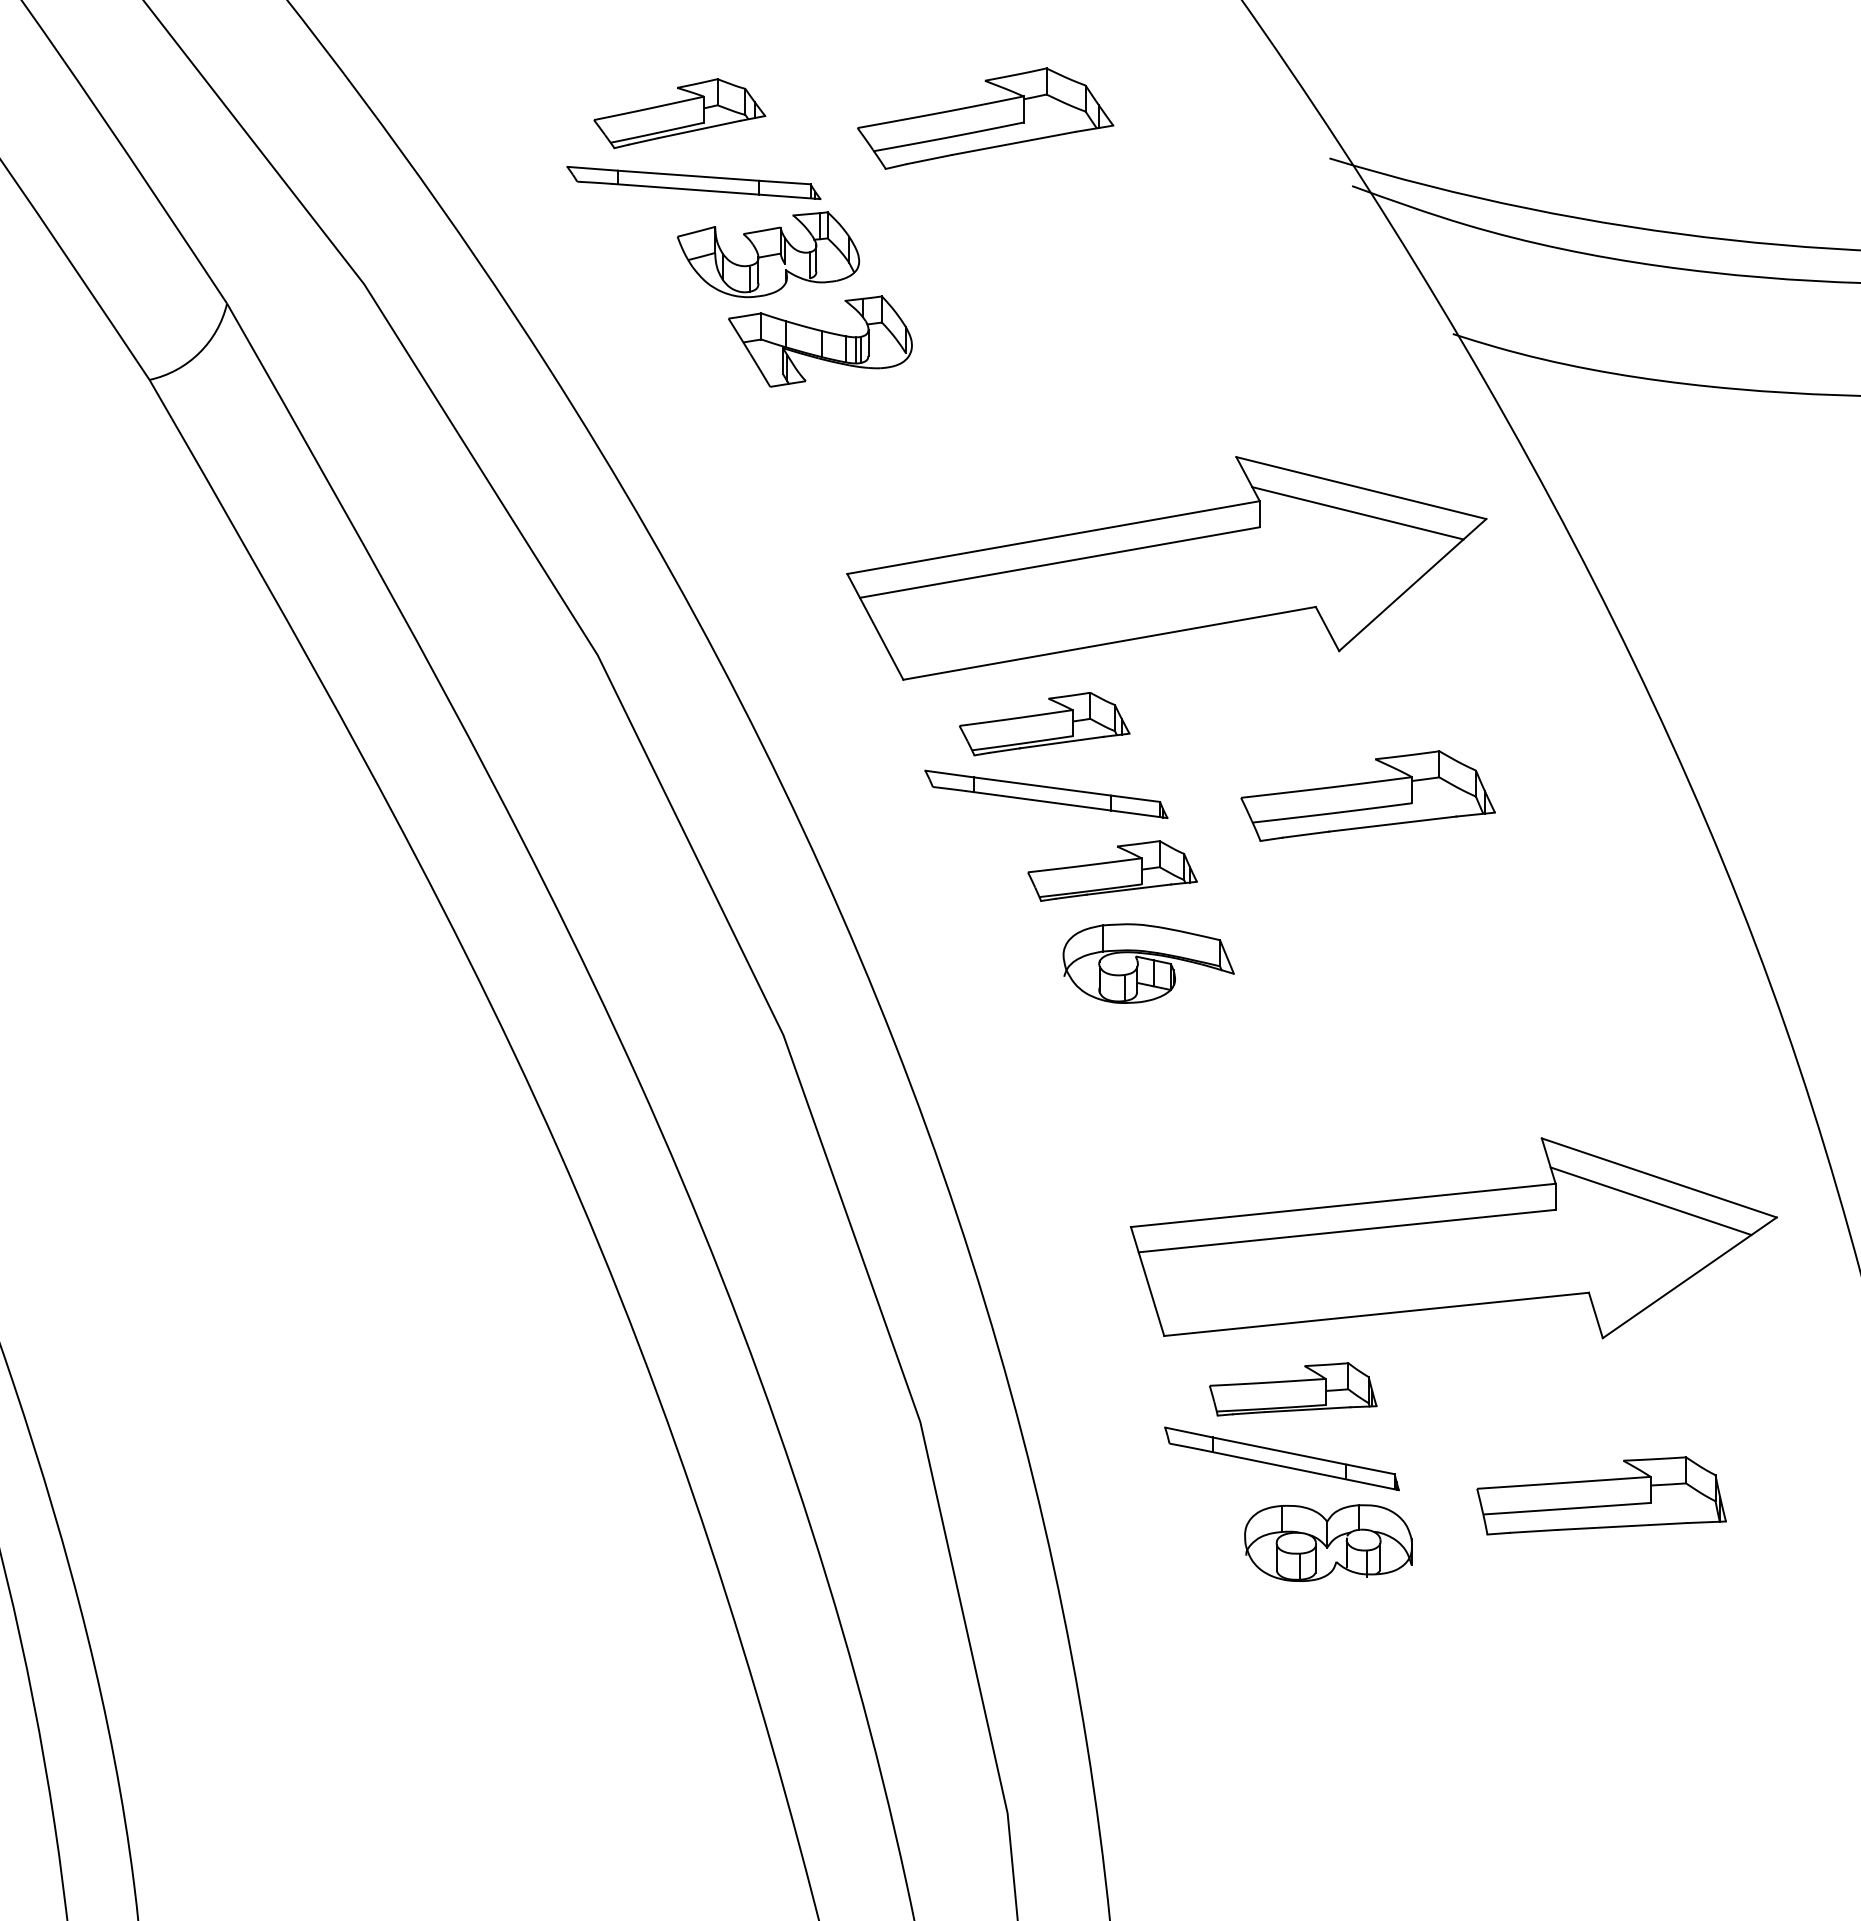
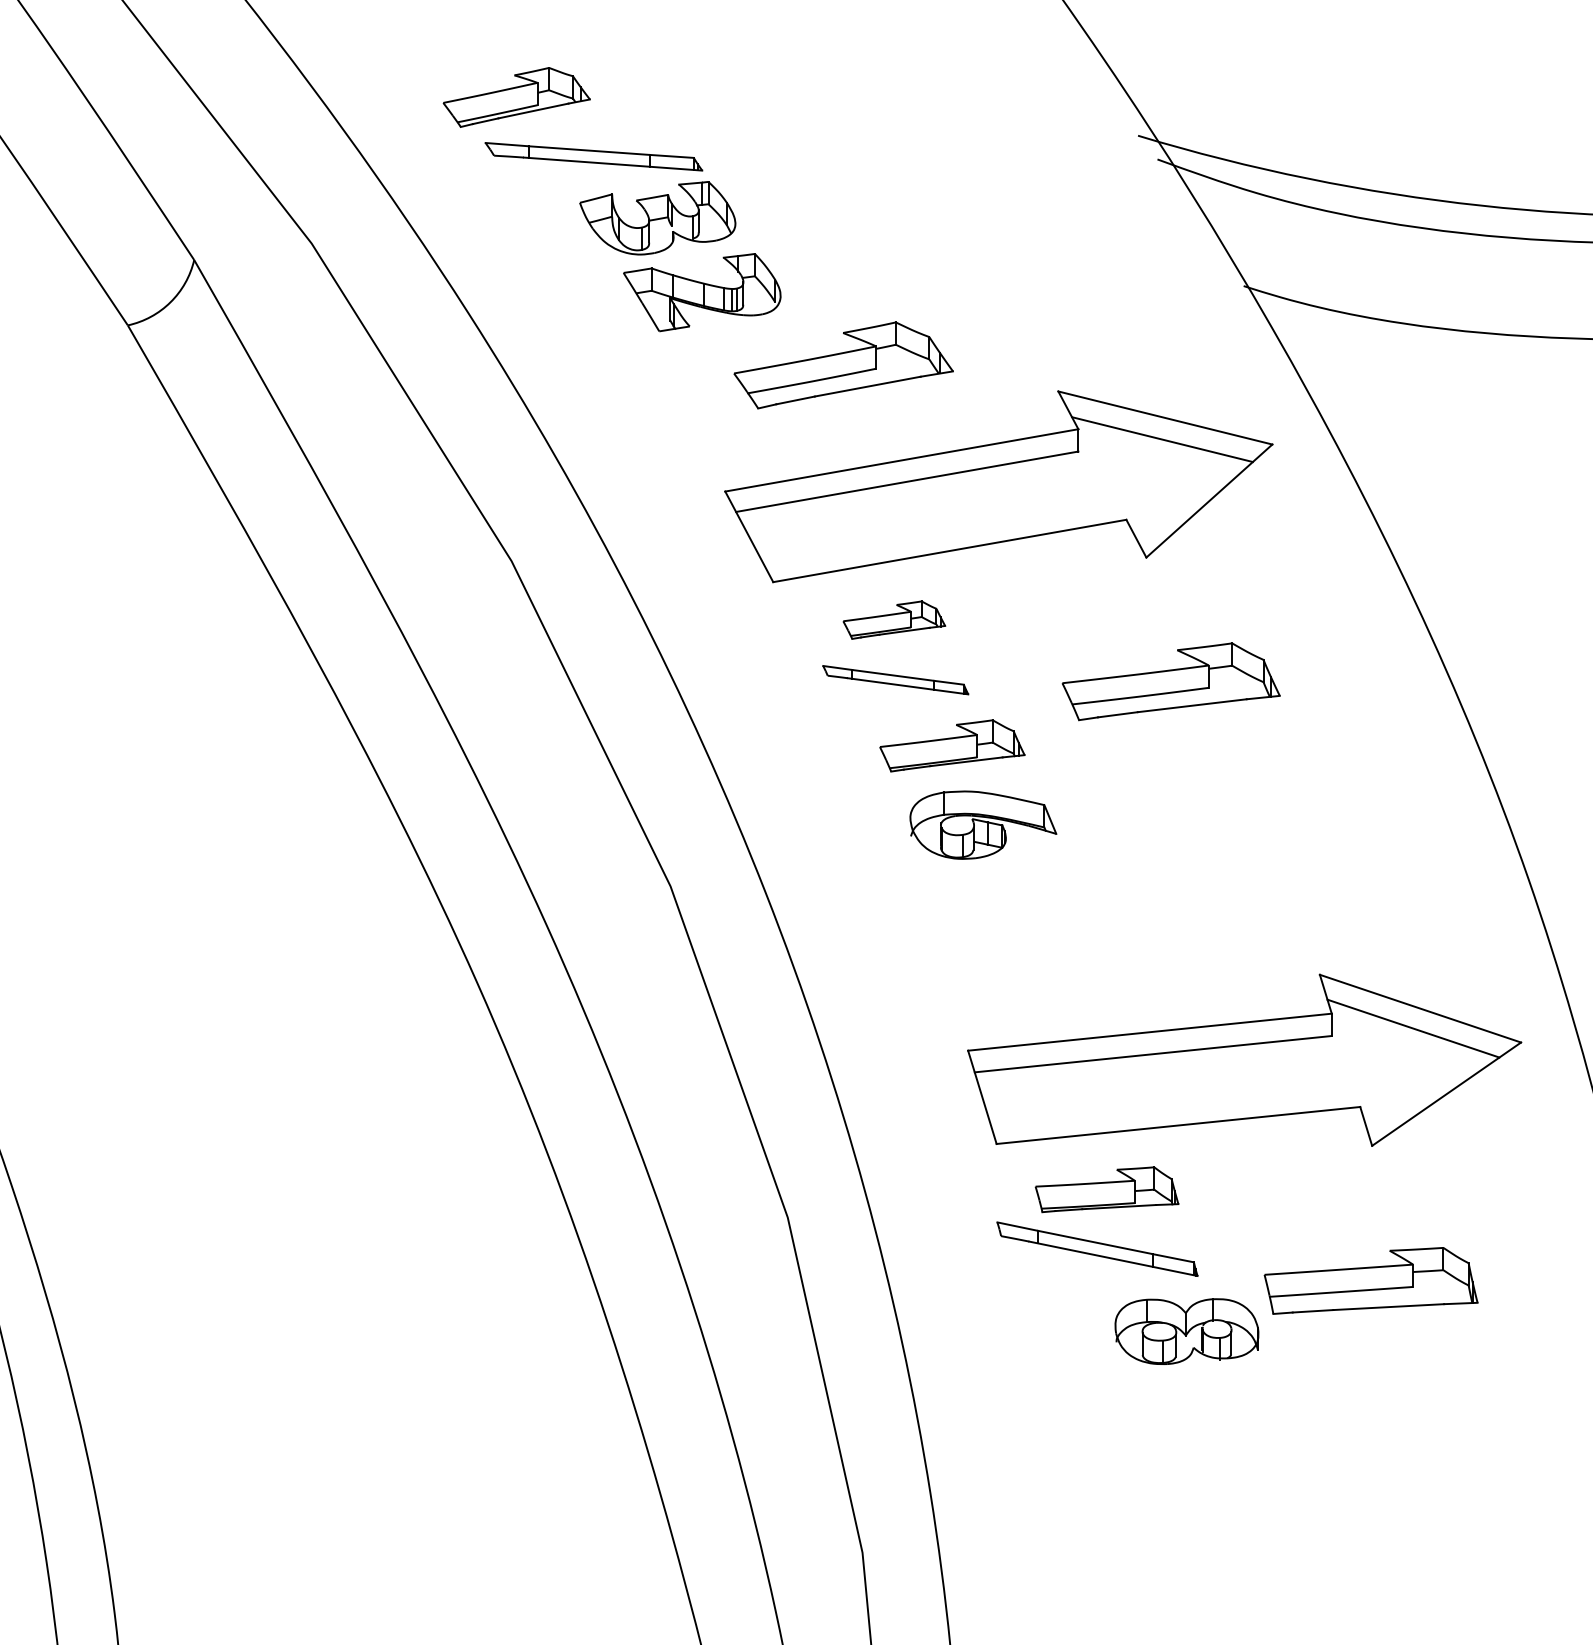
part: (679, 113) -> (516, 97), moved
part: (985, 118) -> (843, 365), moved
part: (1044, 724) -> (894, 620), size x0.7
part: (1046, 793) -> (895, 679), size x0.7
part: (1328, 1542) -> (1186, 1331), moved

